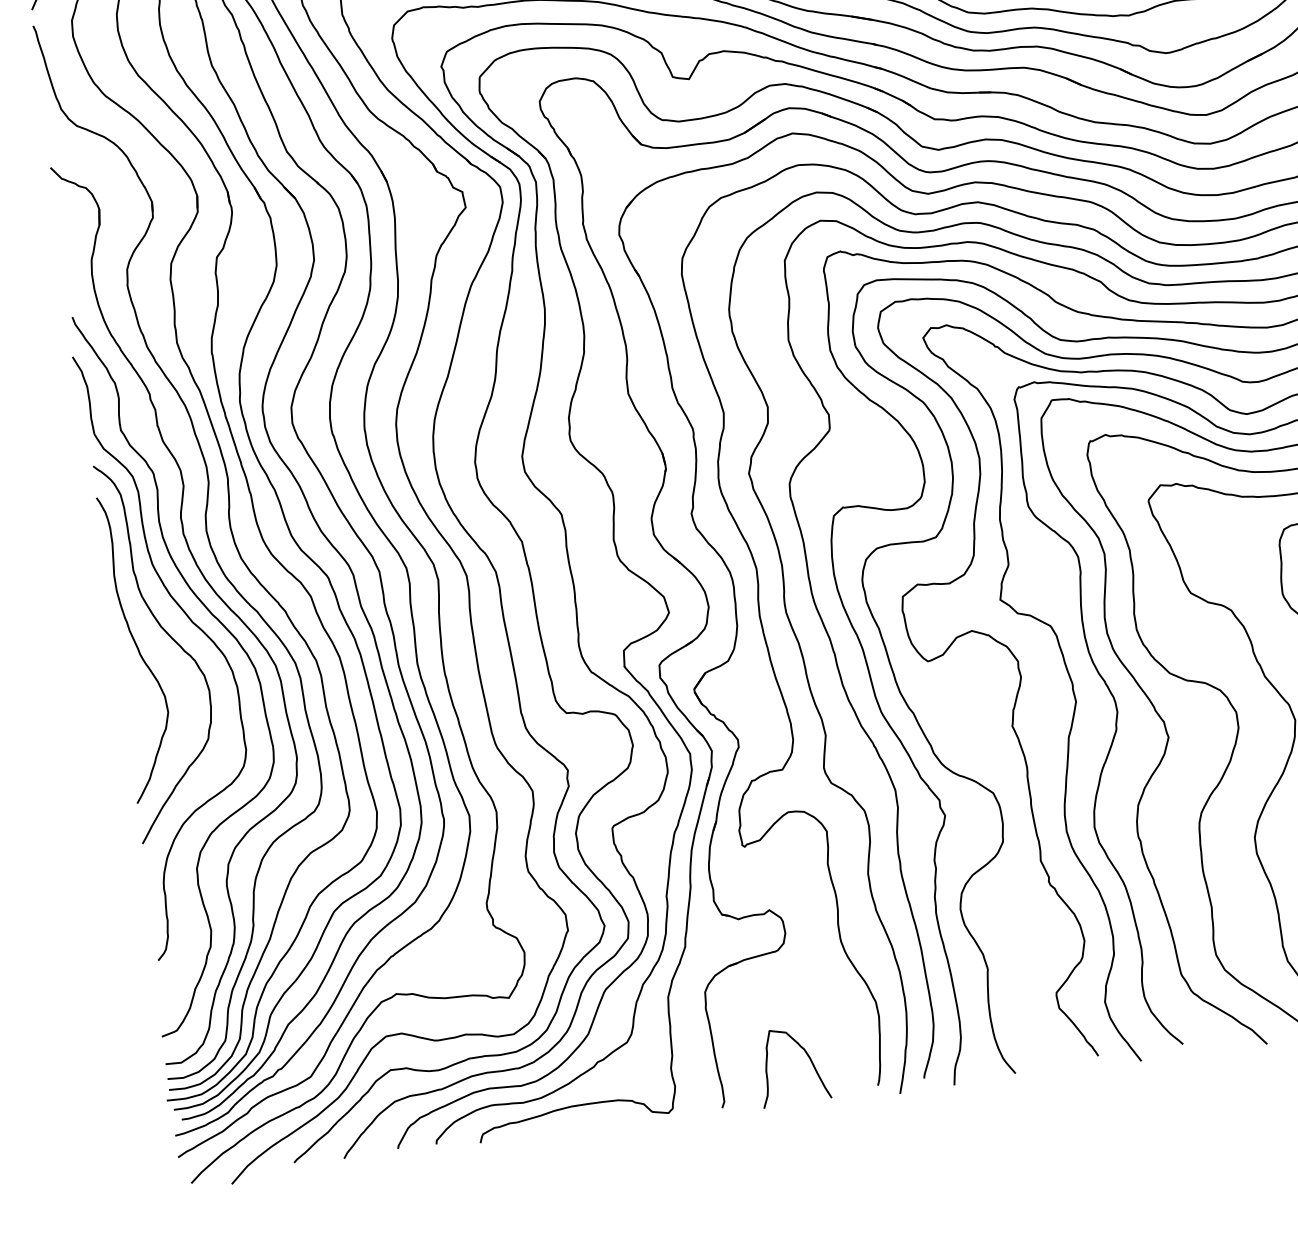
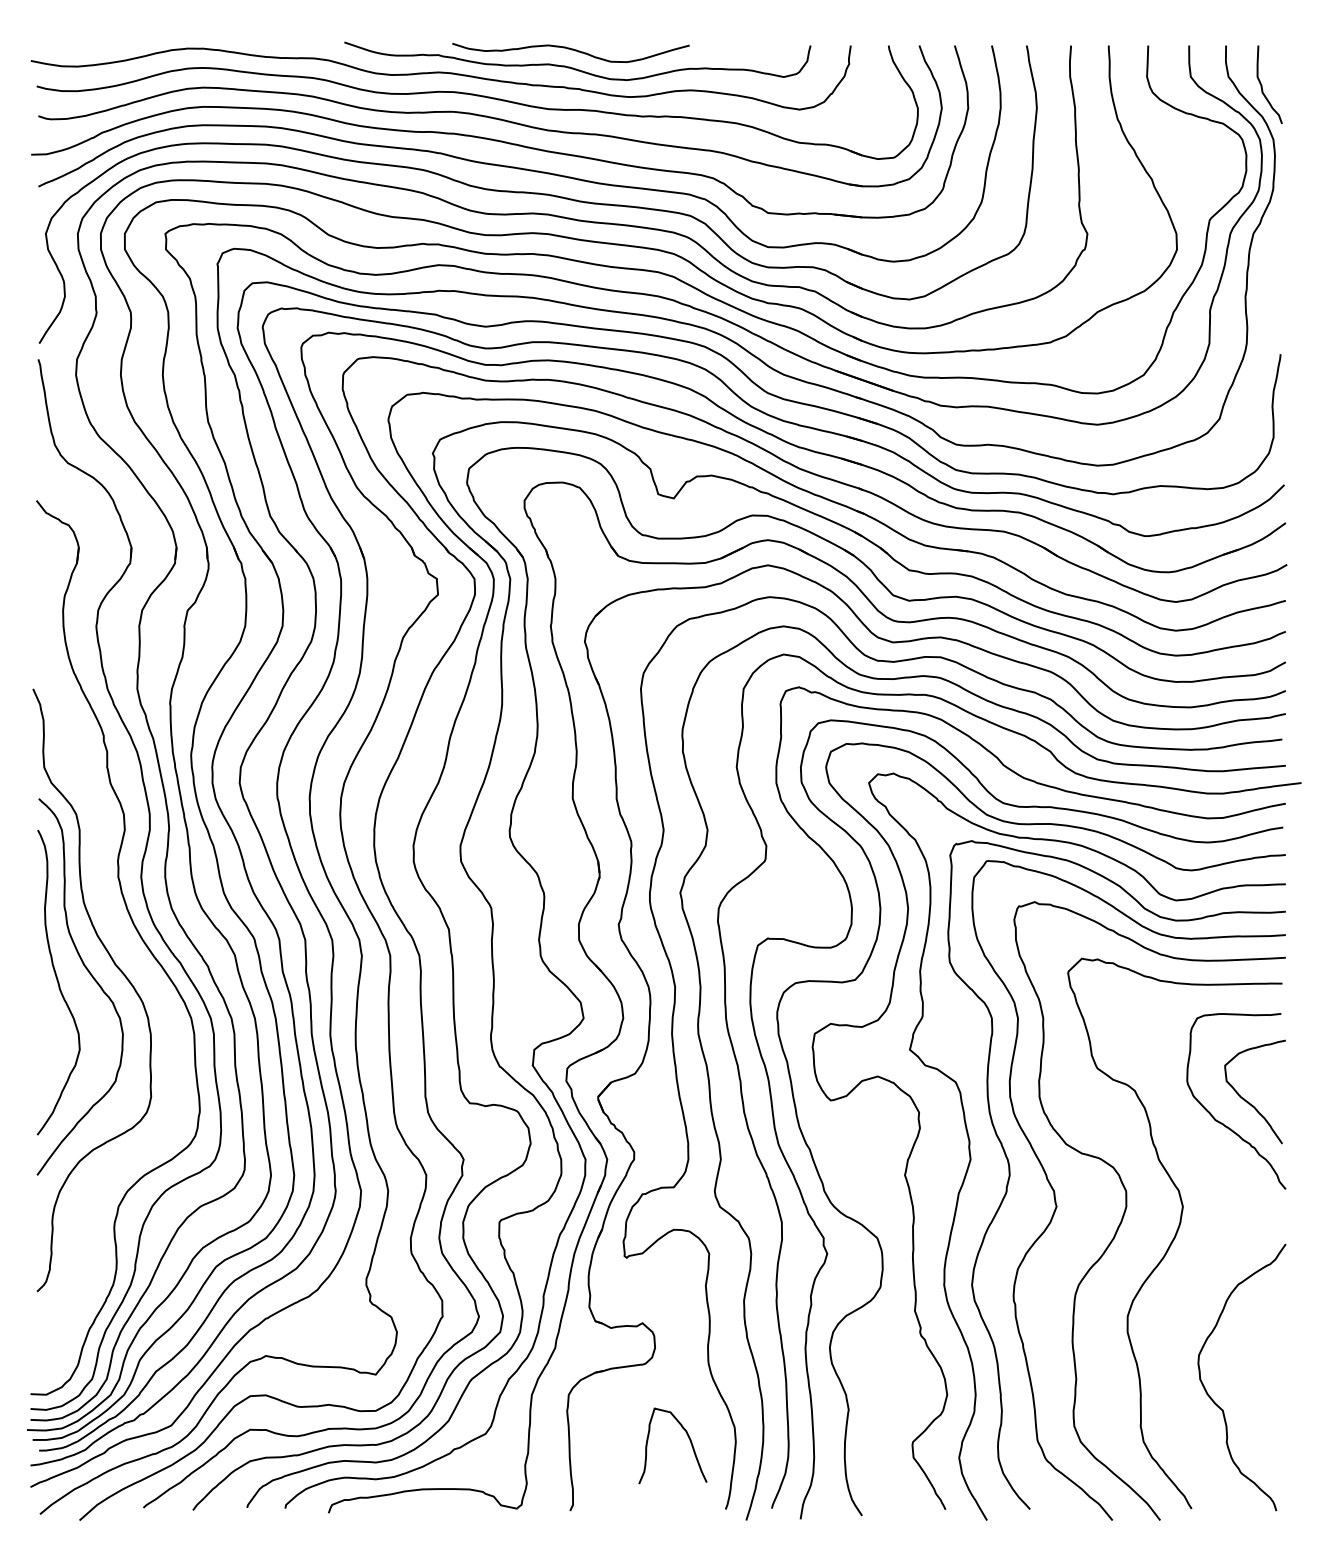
curve: (227, 631) -> (148, 978), removed
curve: (807, 1056) -> (688, 1438), moved

